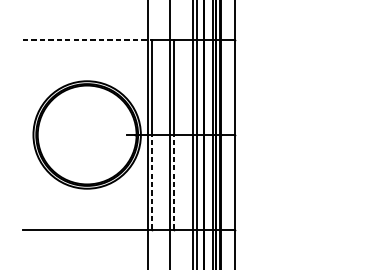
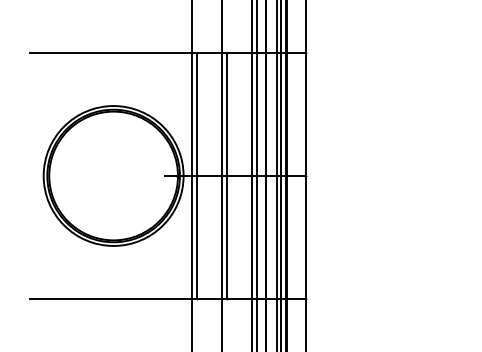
line: (87, 40) -> (113, 52), dashed -> solid
line: (151, 182) -> (197, 237), dashed -> solid
line: (173, 182) -> (226, 237), dashed -> solid

